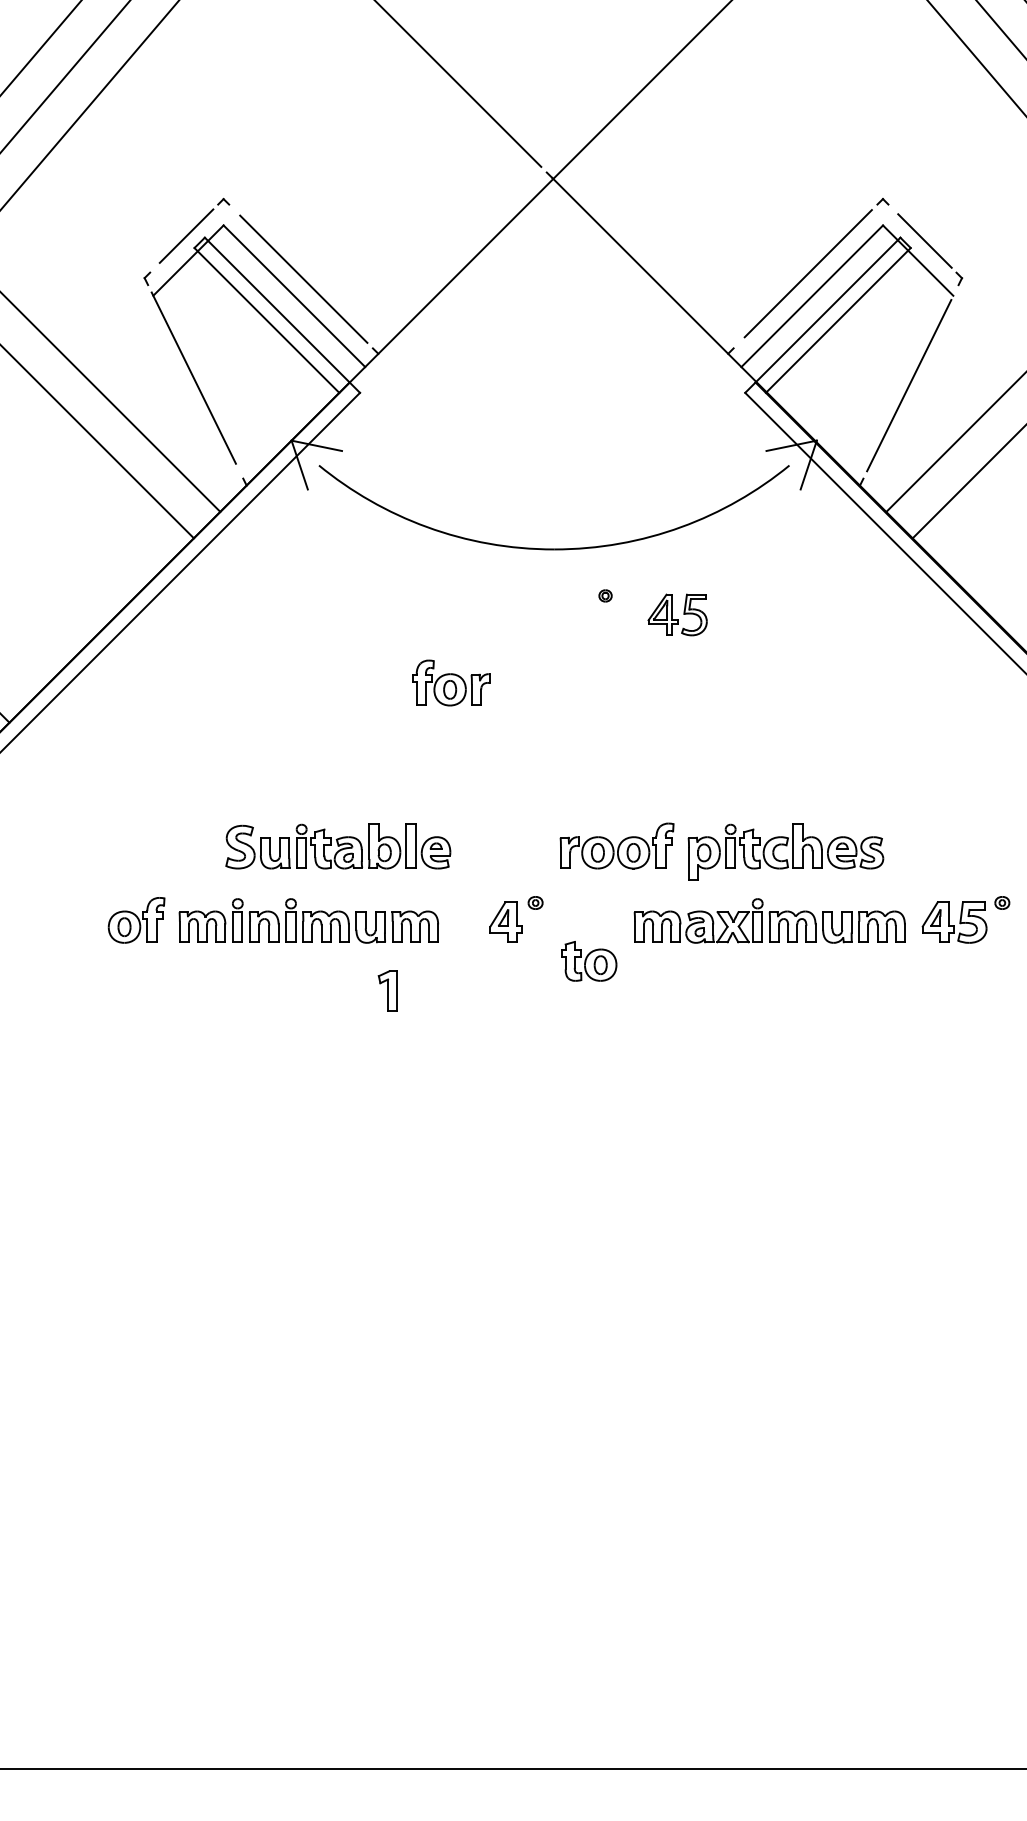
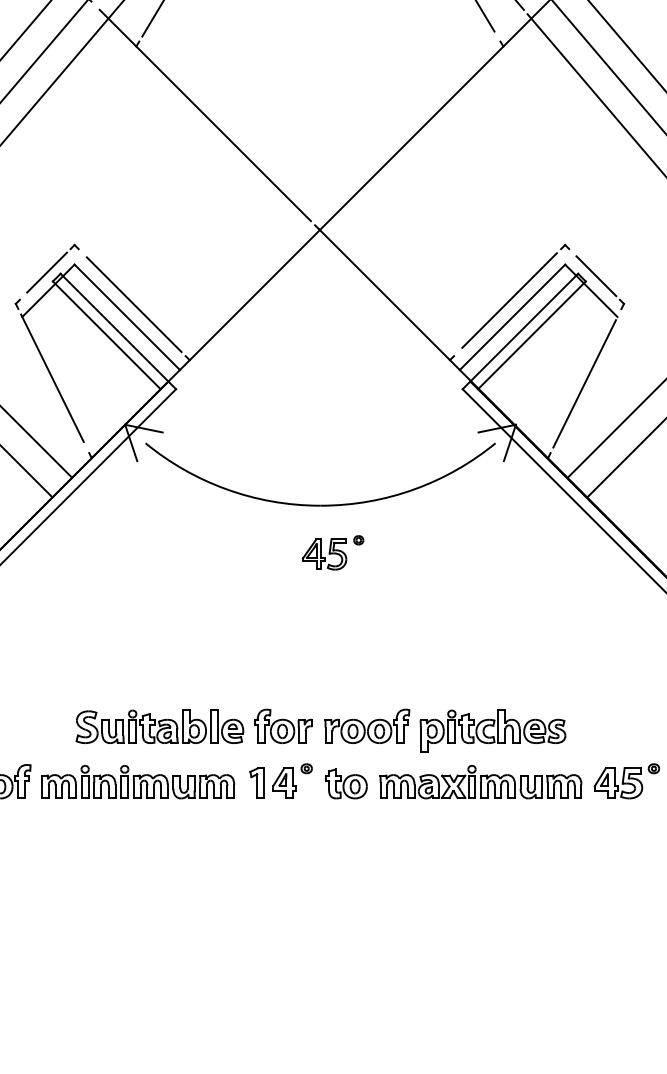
part: (677, 614) -> (324, 554), moved
part: (451, 682) -> (283, 725), moved
part: (589, 961) -> (346, 784), moved
part: (387, 990) -> (256, 782), moved

